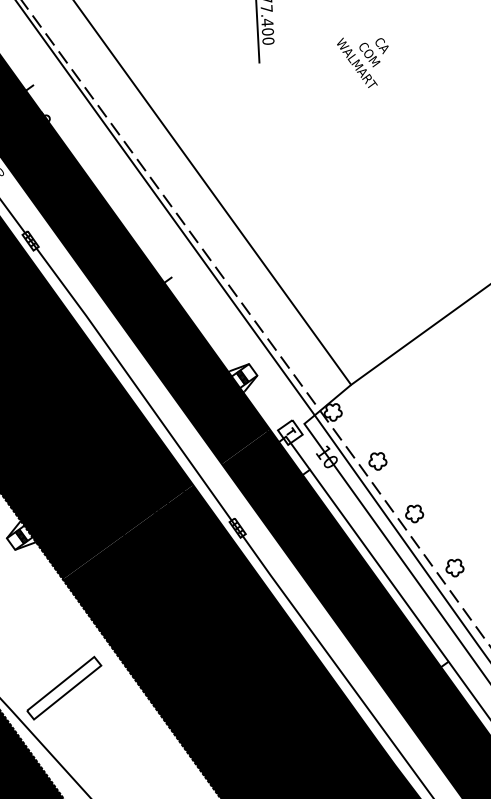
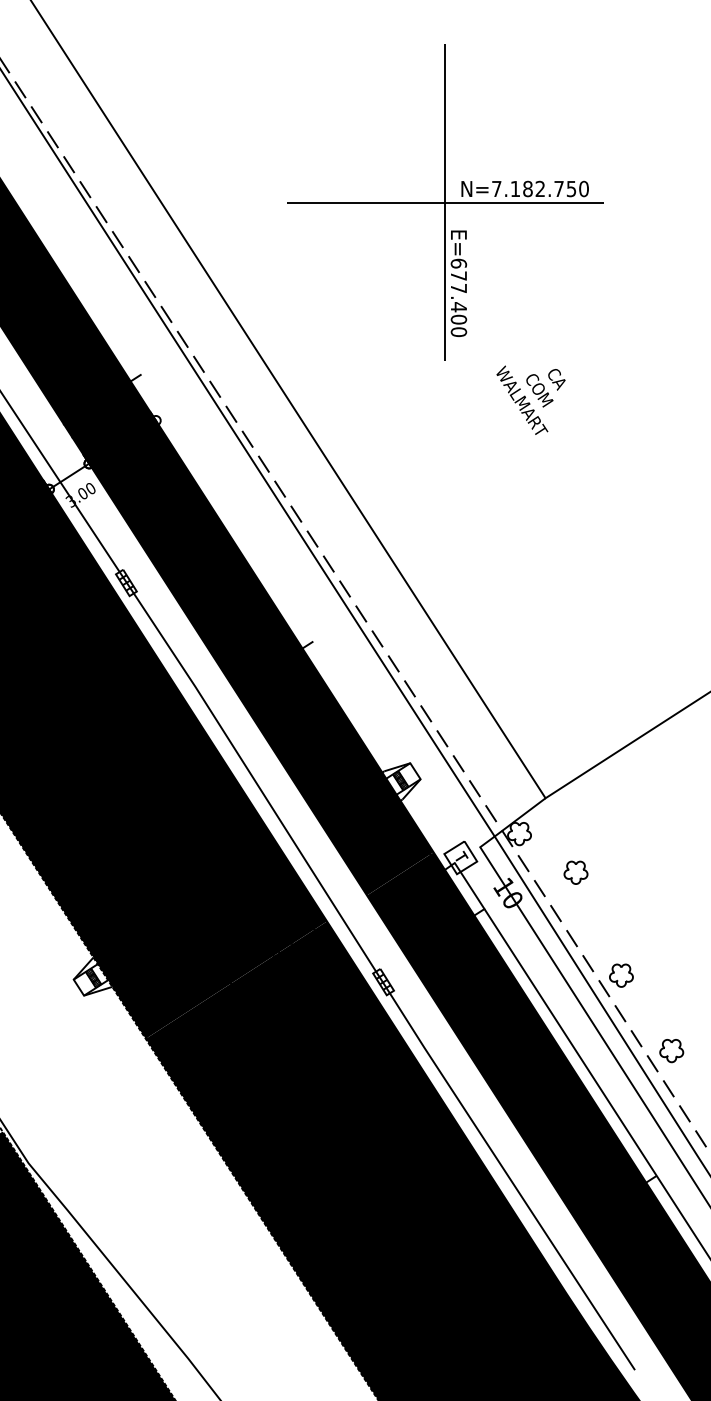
text: (363, 61) -> (530, 399), moved
part: (377, 461) -> (575, 872), moved
part: (64, 688) -> (140, 1184), removed

